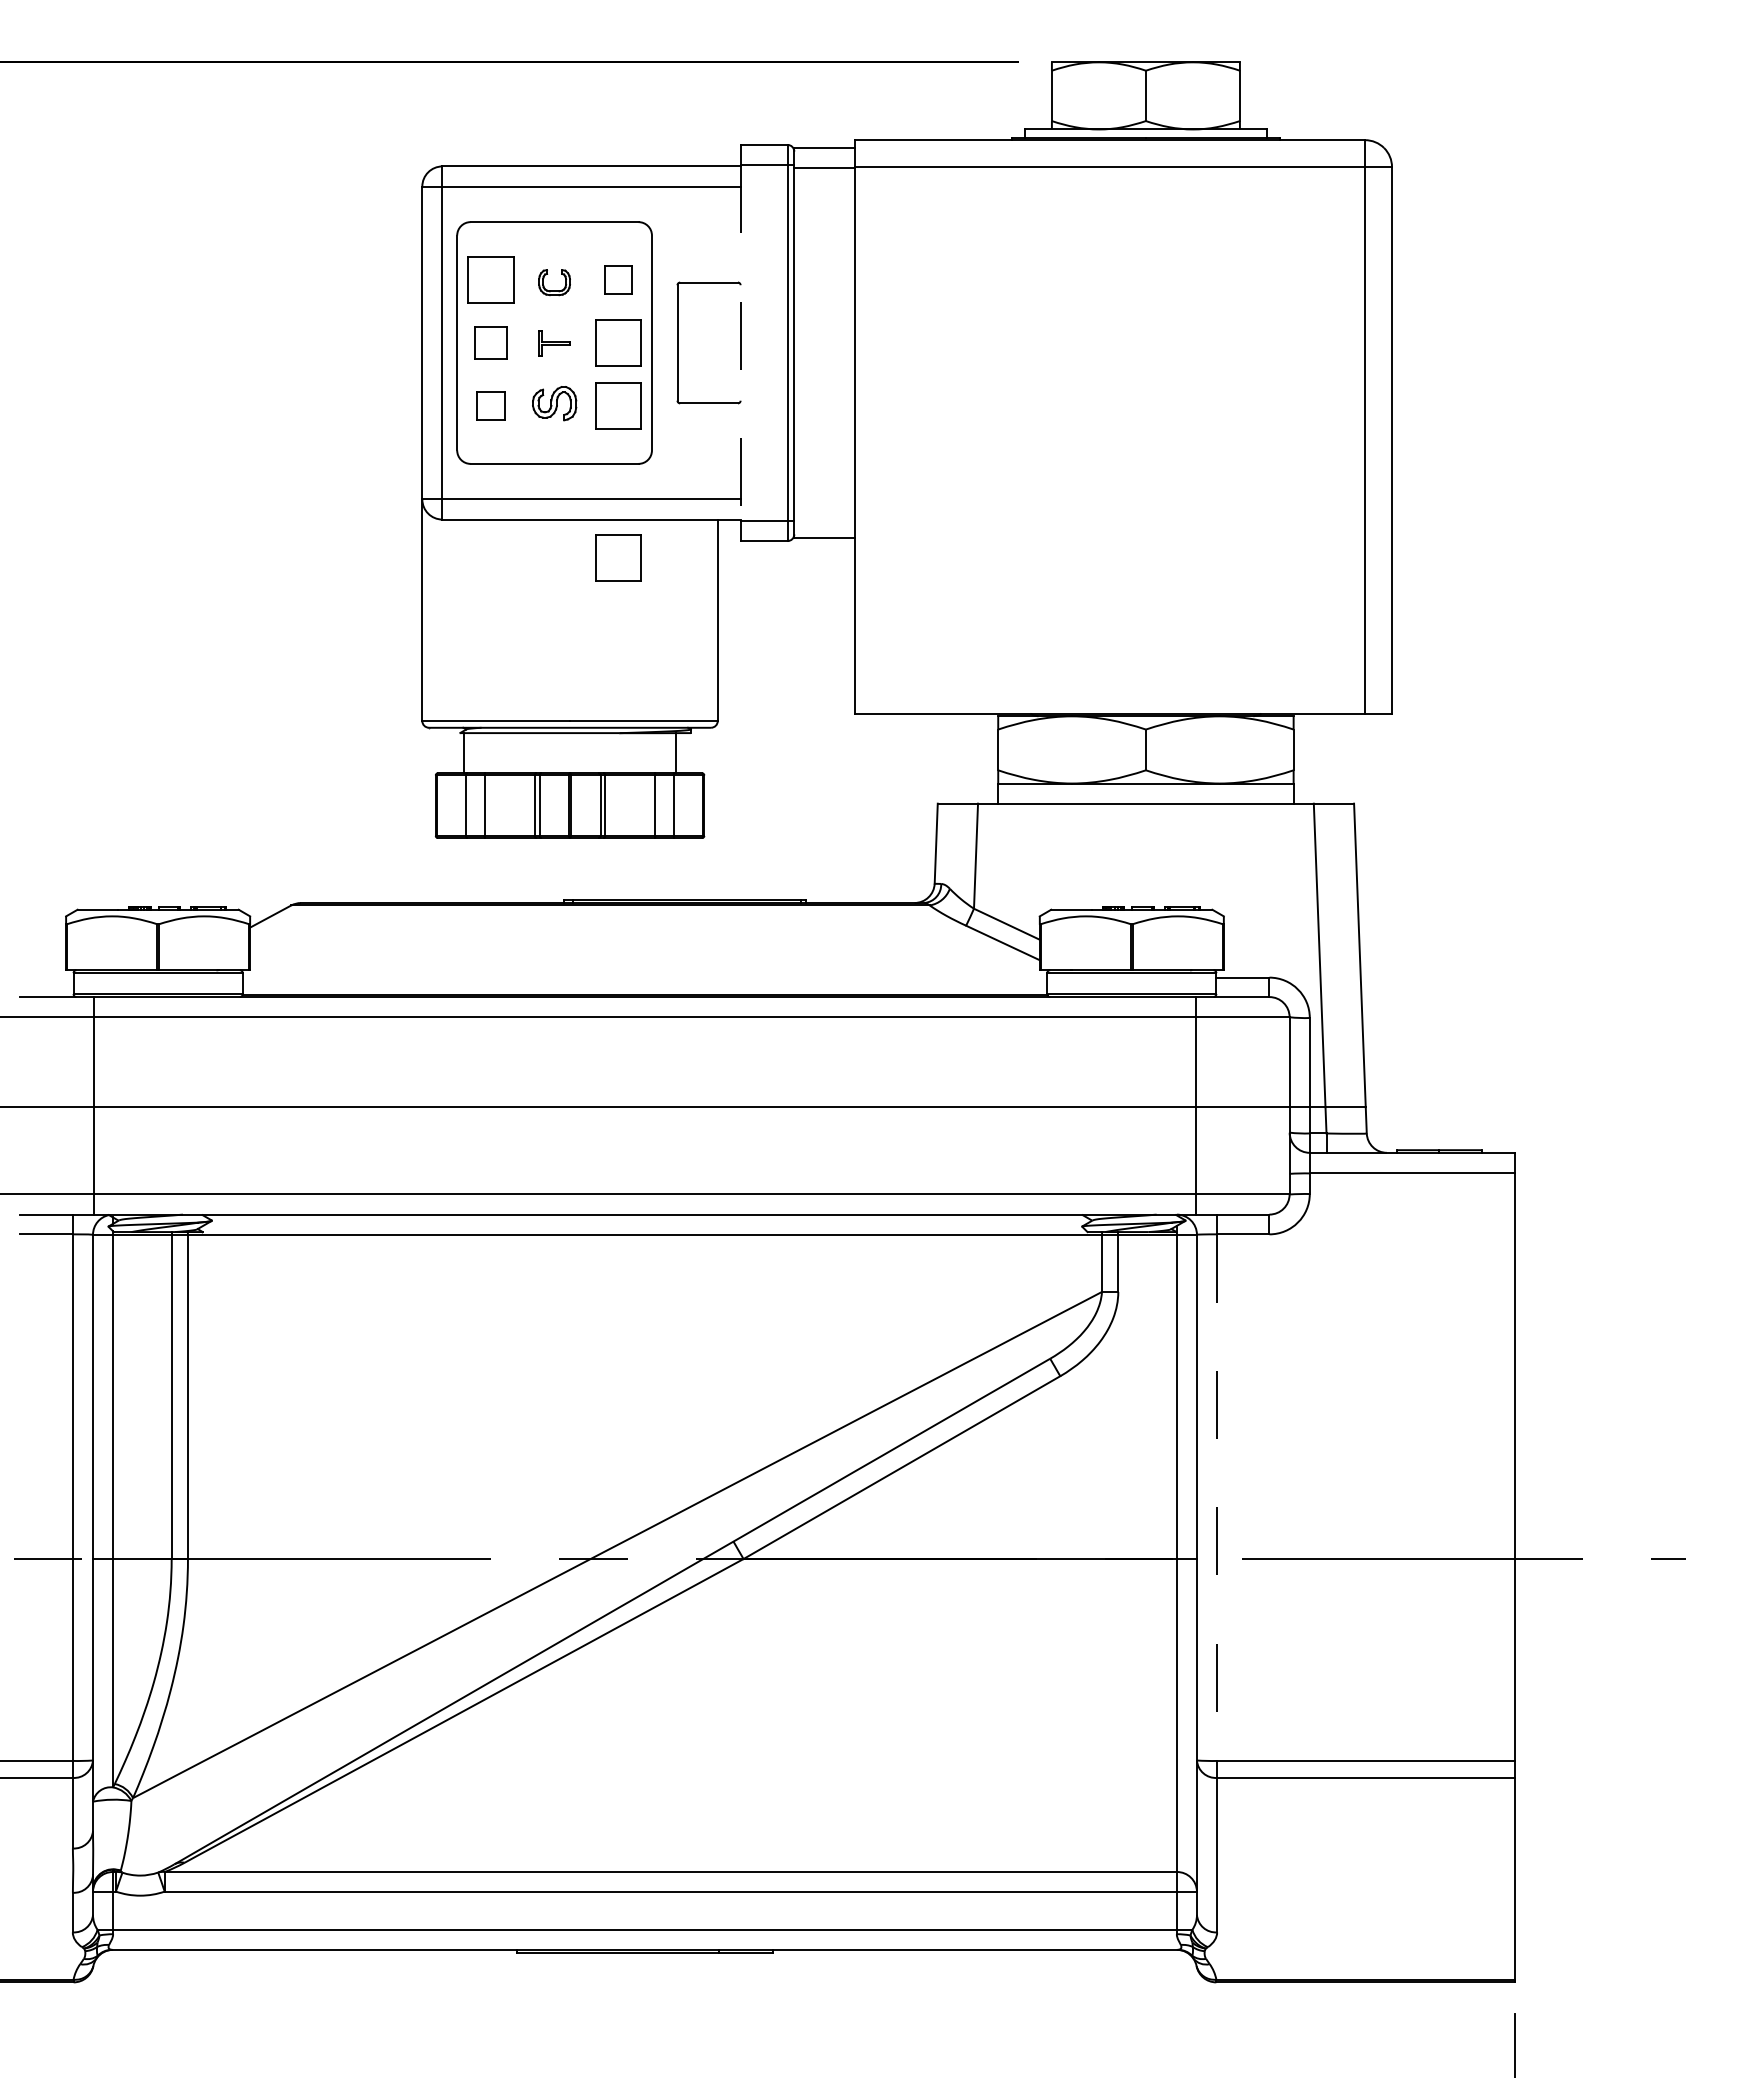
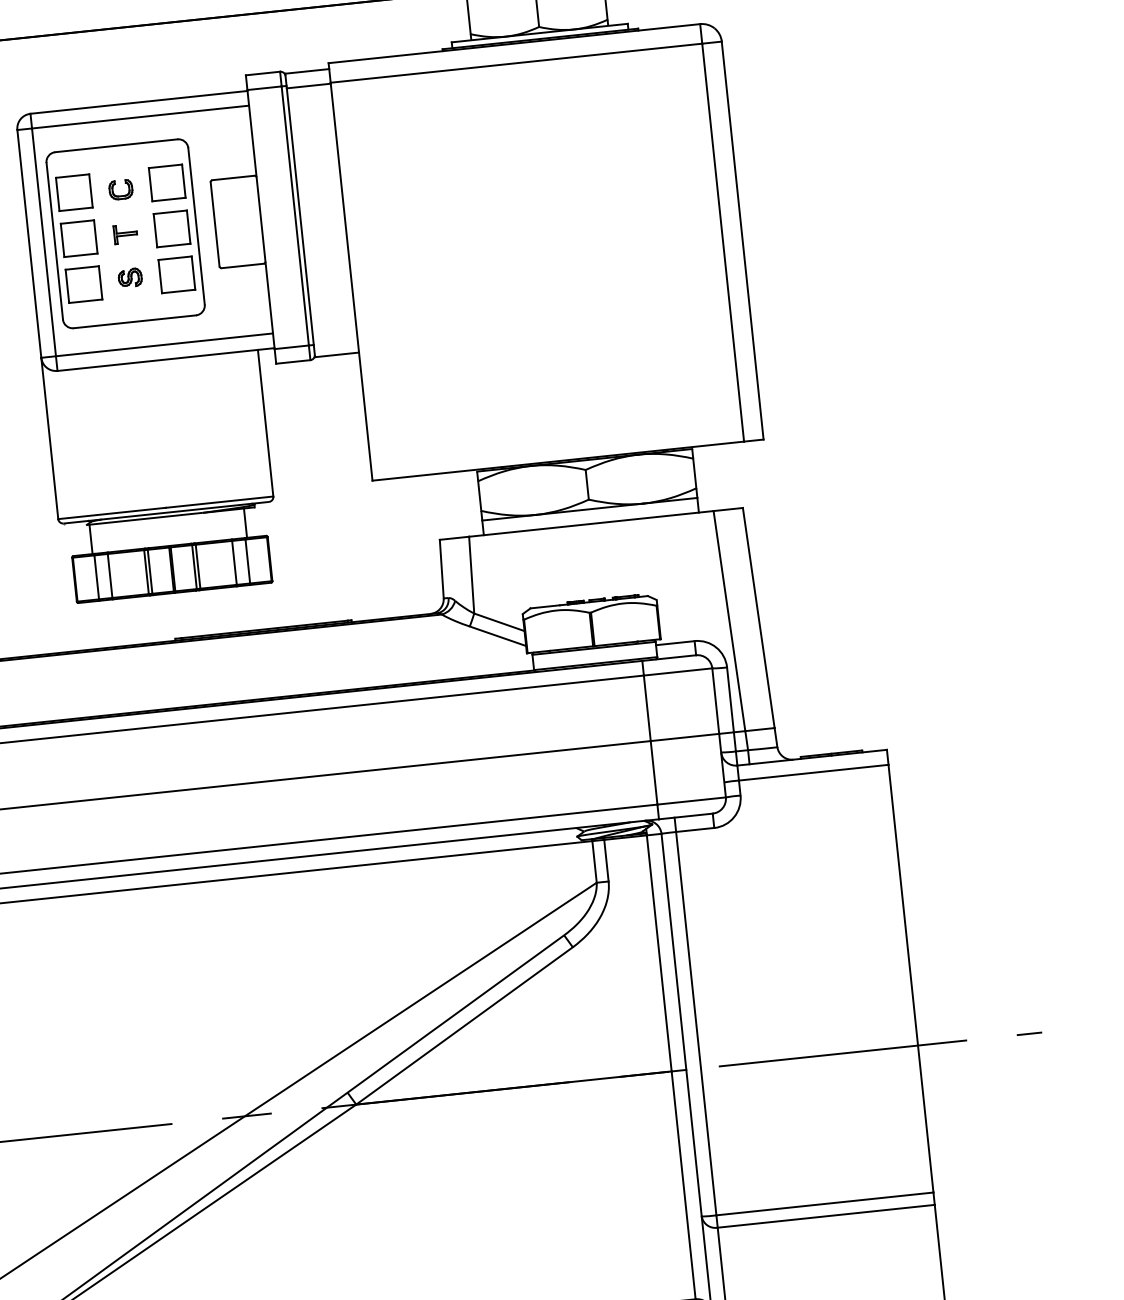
part: (618, 279) -> (167, 182), size x1.67
part: (490, 342) -> (78, 238), size x1.43
line: (740, 343) -> (261, 219), dashed -> solid
part: (554, 403) -> (130, 277), size x0.71
part: (490, 405) -> (83, 284), size x1.67
part: (618, 557) -> (188, 385), removed
line: (1217, 1498) -> (696, 1024), dashed -> solid

